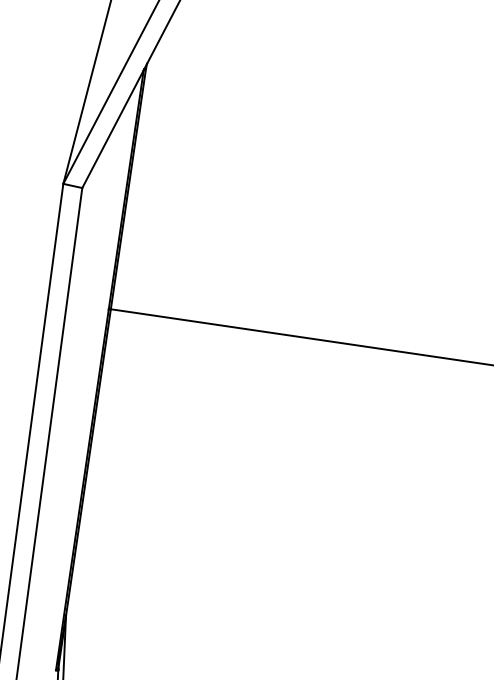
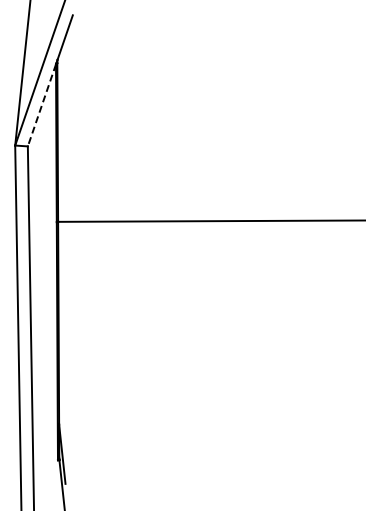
line: (112, 129) -> (41, 105), solid -> dashed

